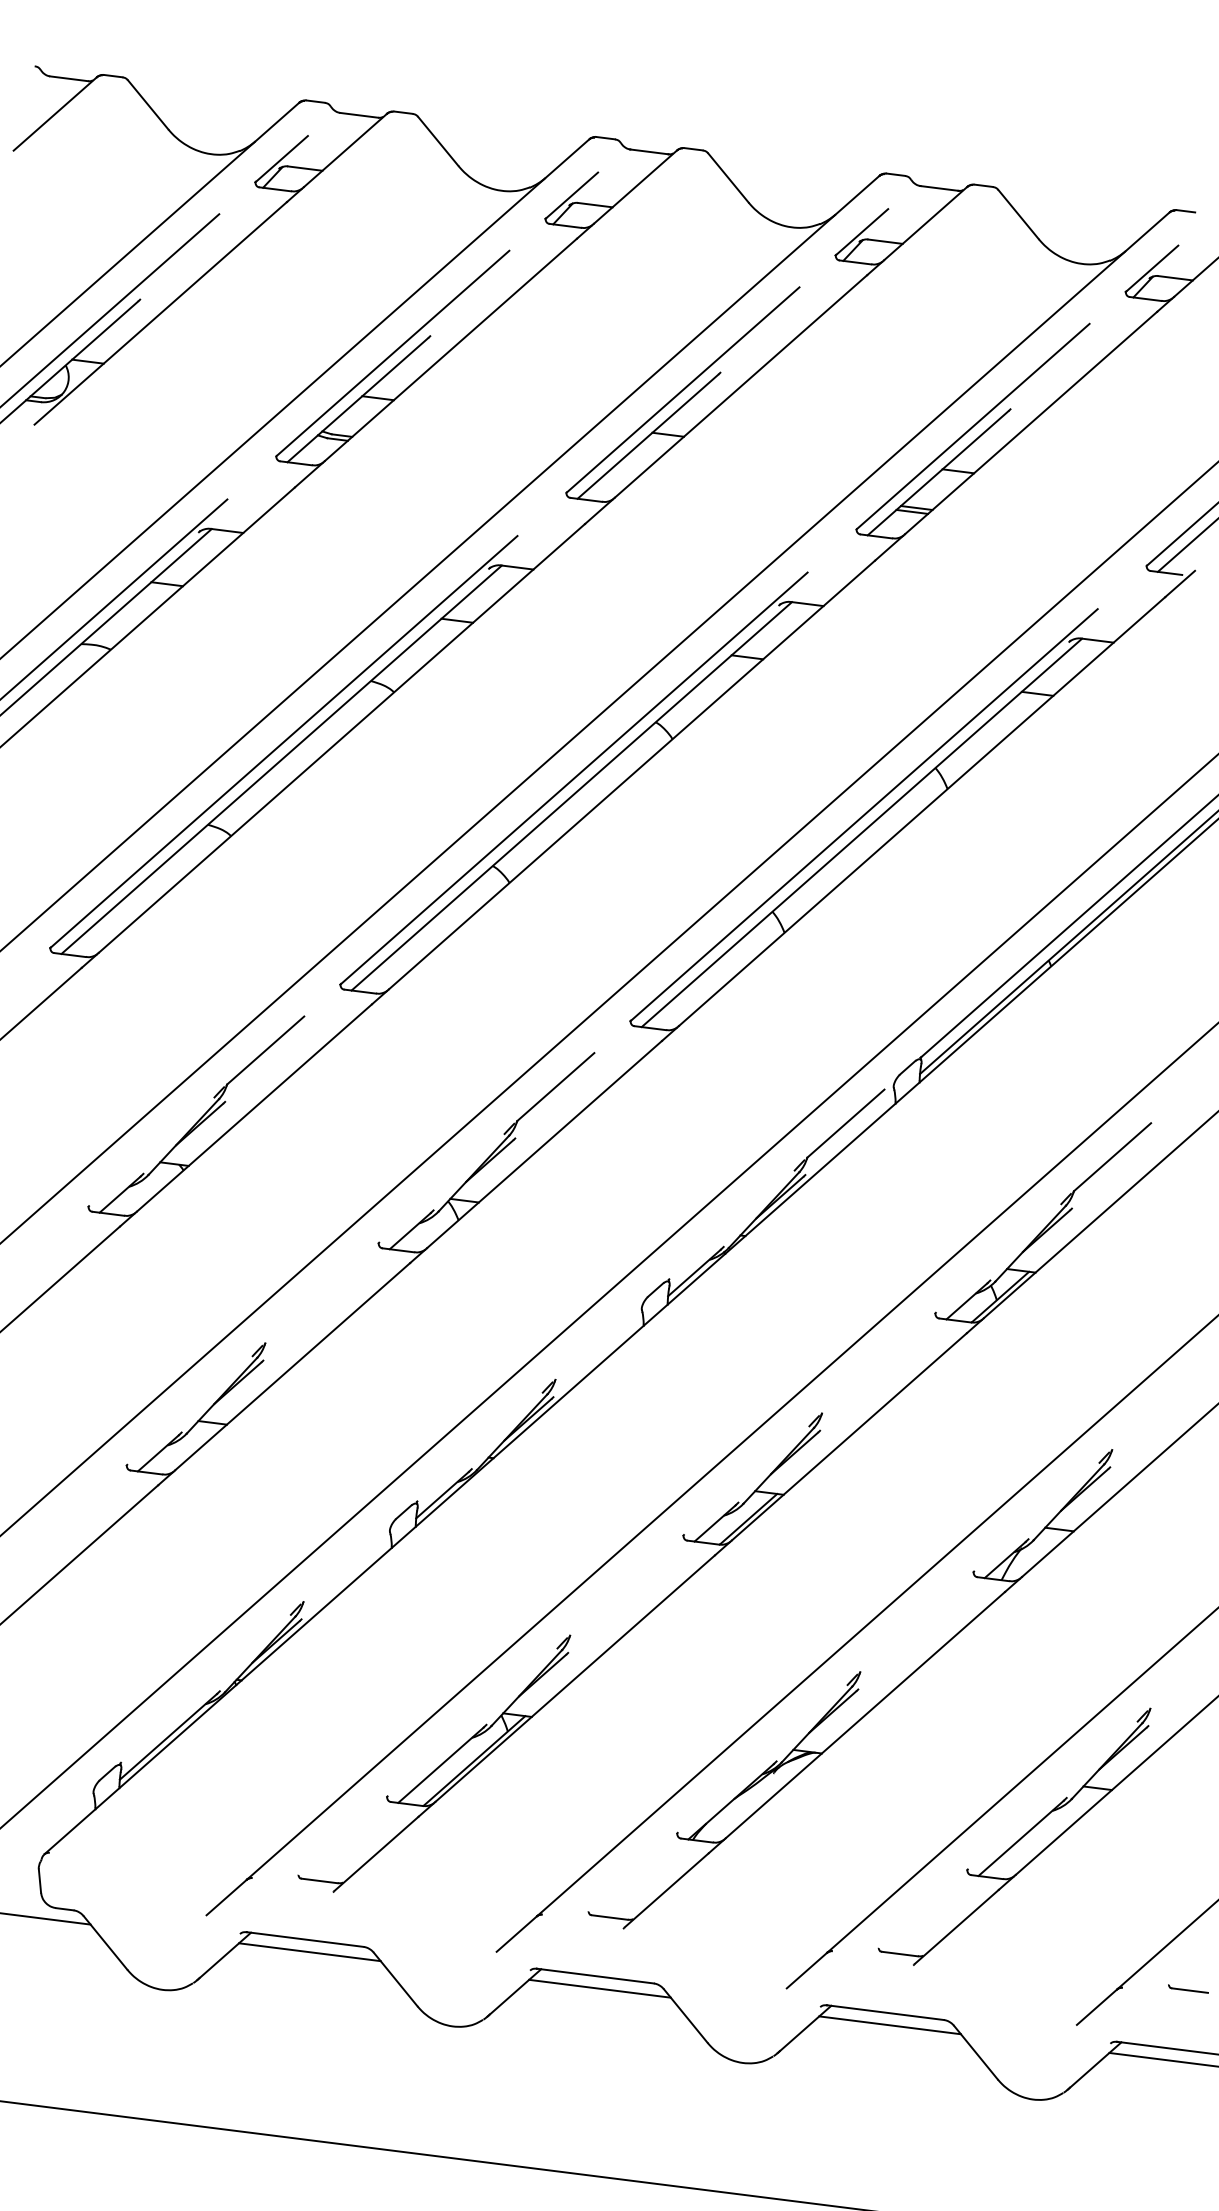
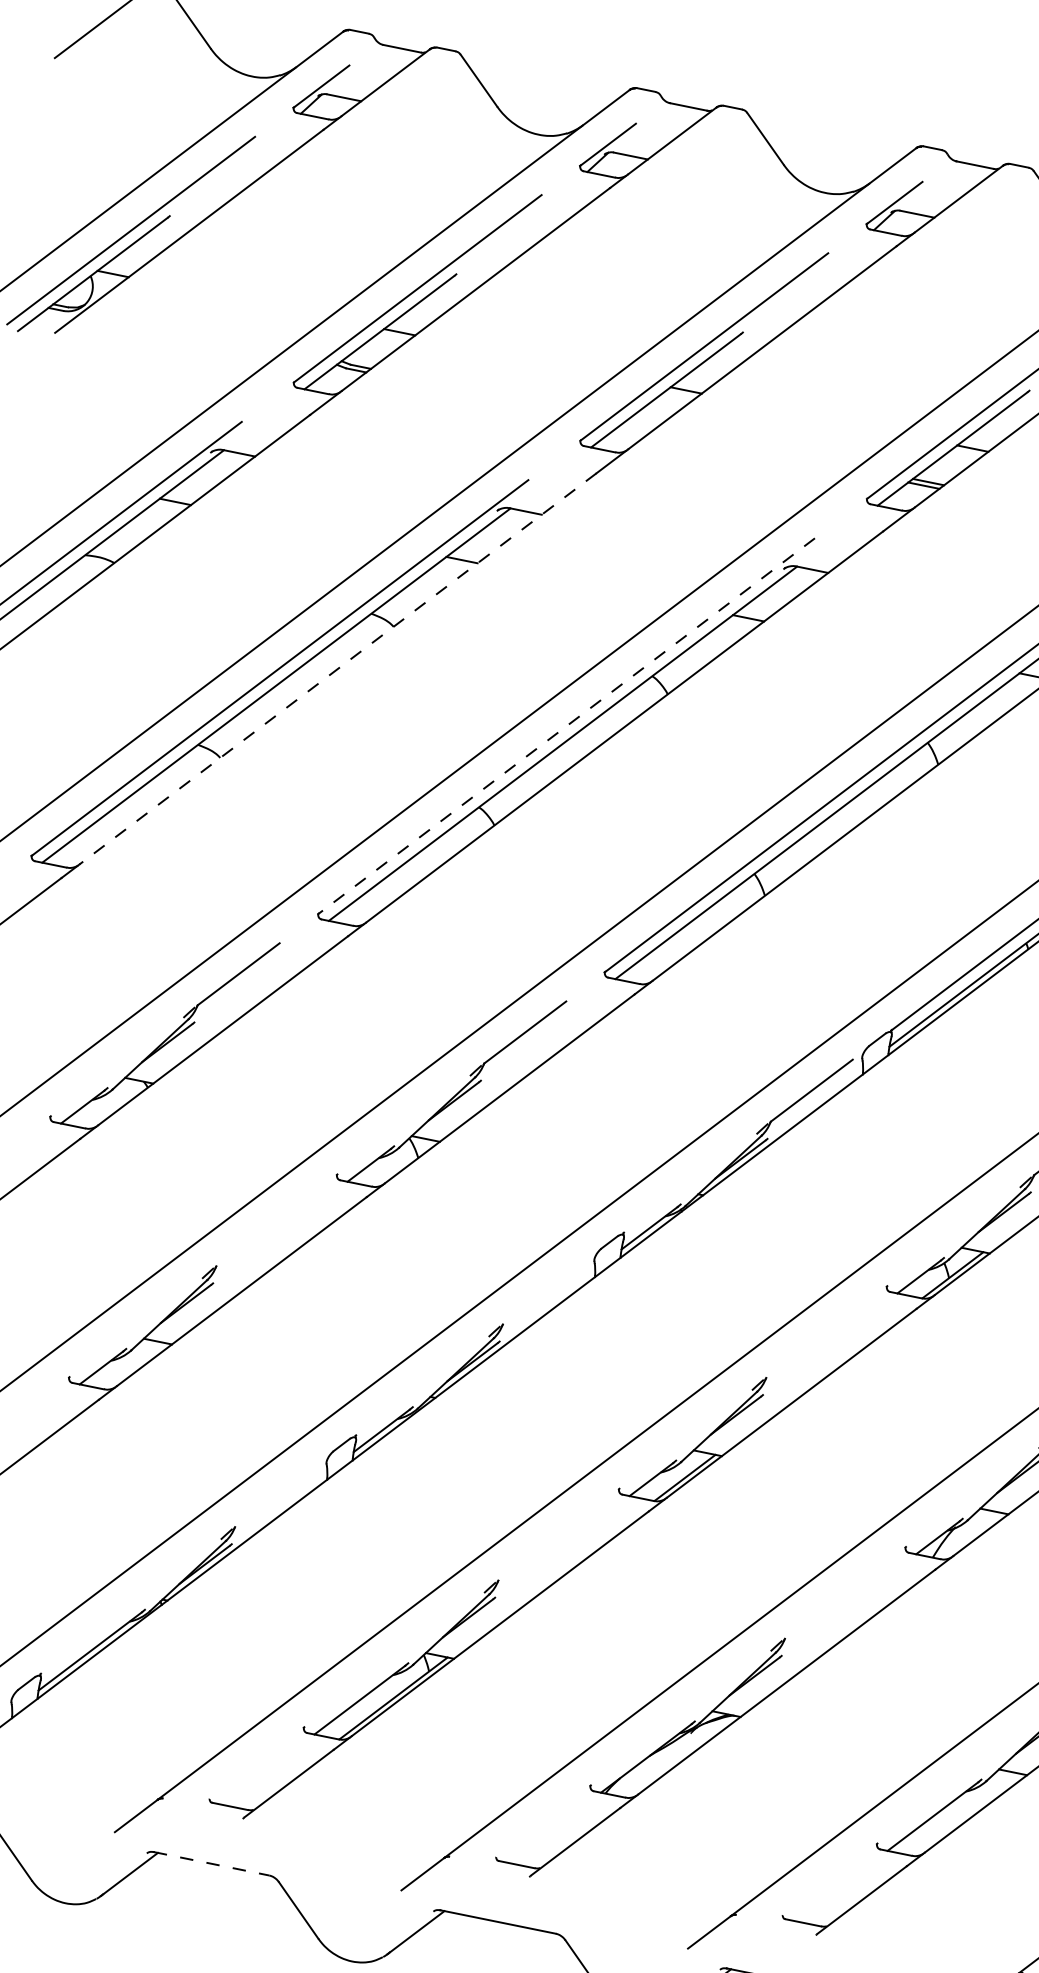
line: (341, 738) -> (337, 668), solid -> dashed
line: (573, 778) -> (566, 726), solid -> dashed
line: (305, 1939) -> (211, 1863), solid -> dashed
line: (309, 1952) -> (214, 1877), removed
line: (599, 1988) -> (501, 1934), removed

